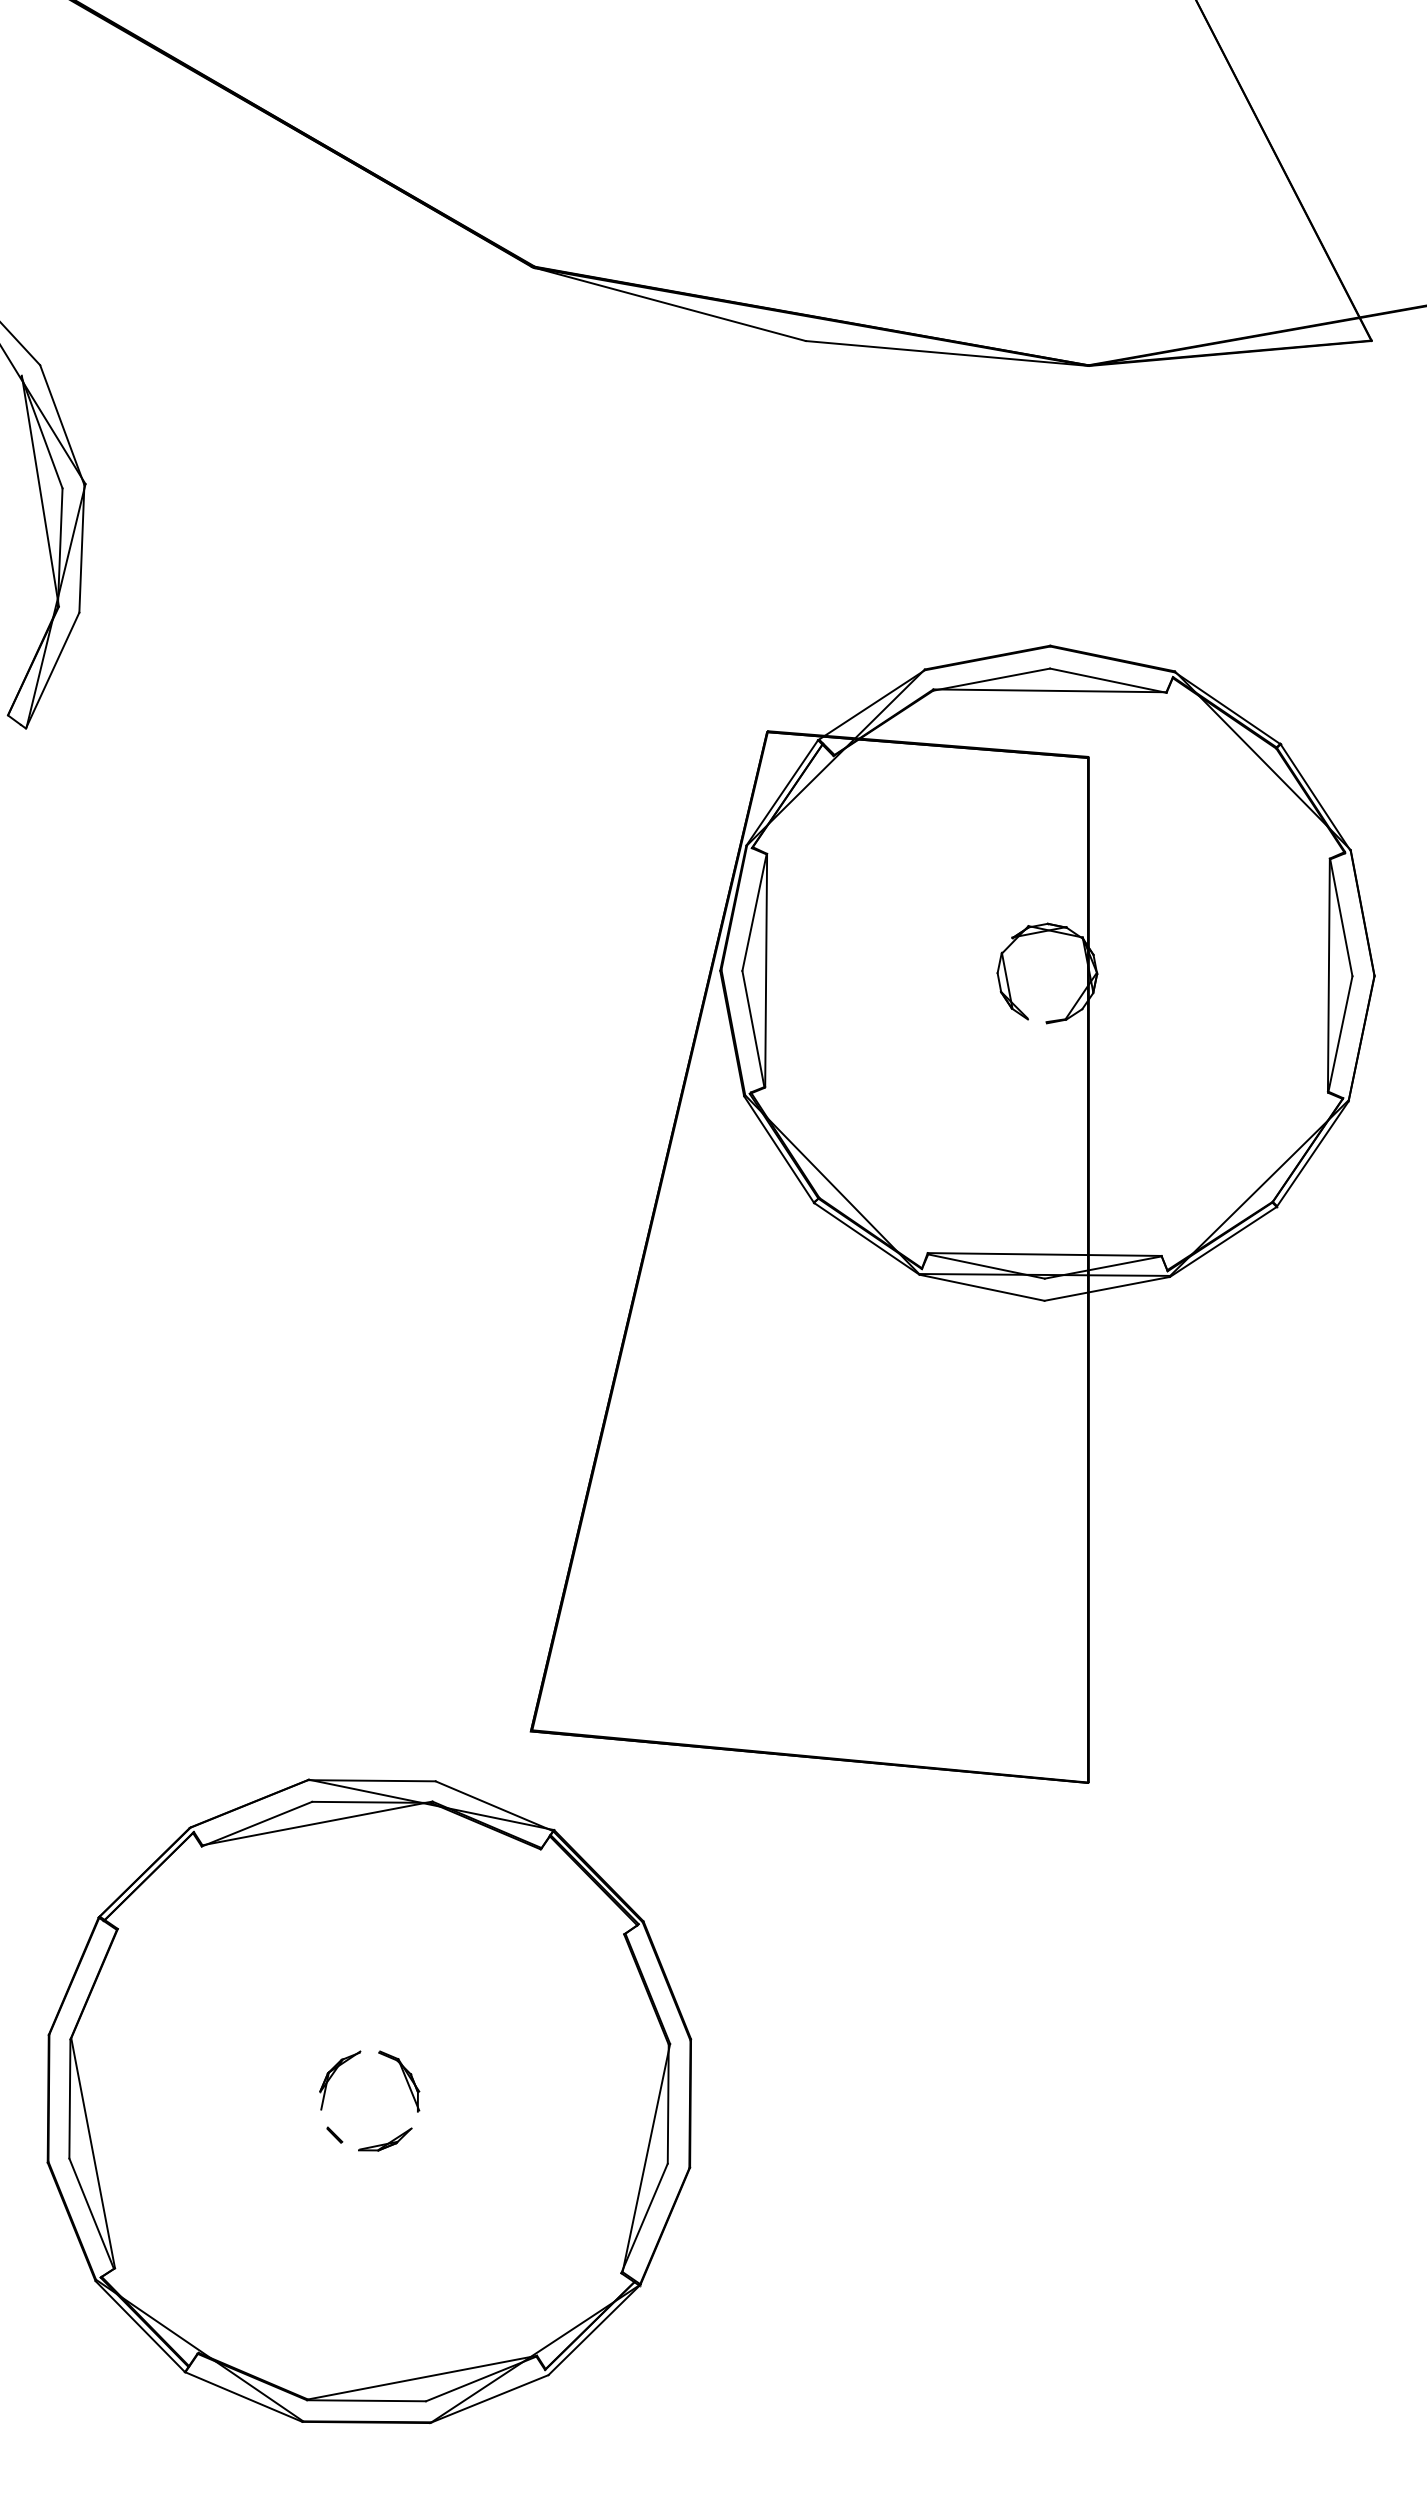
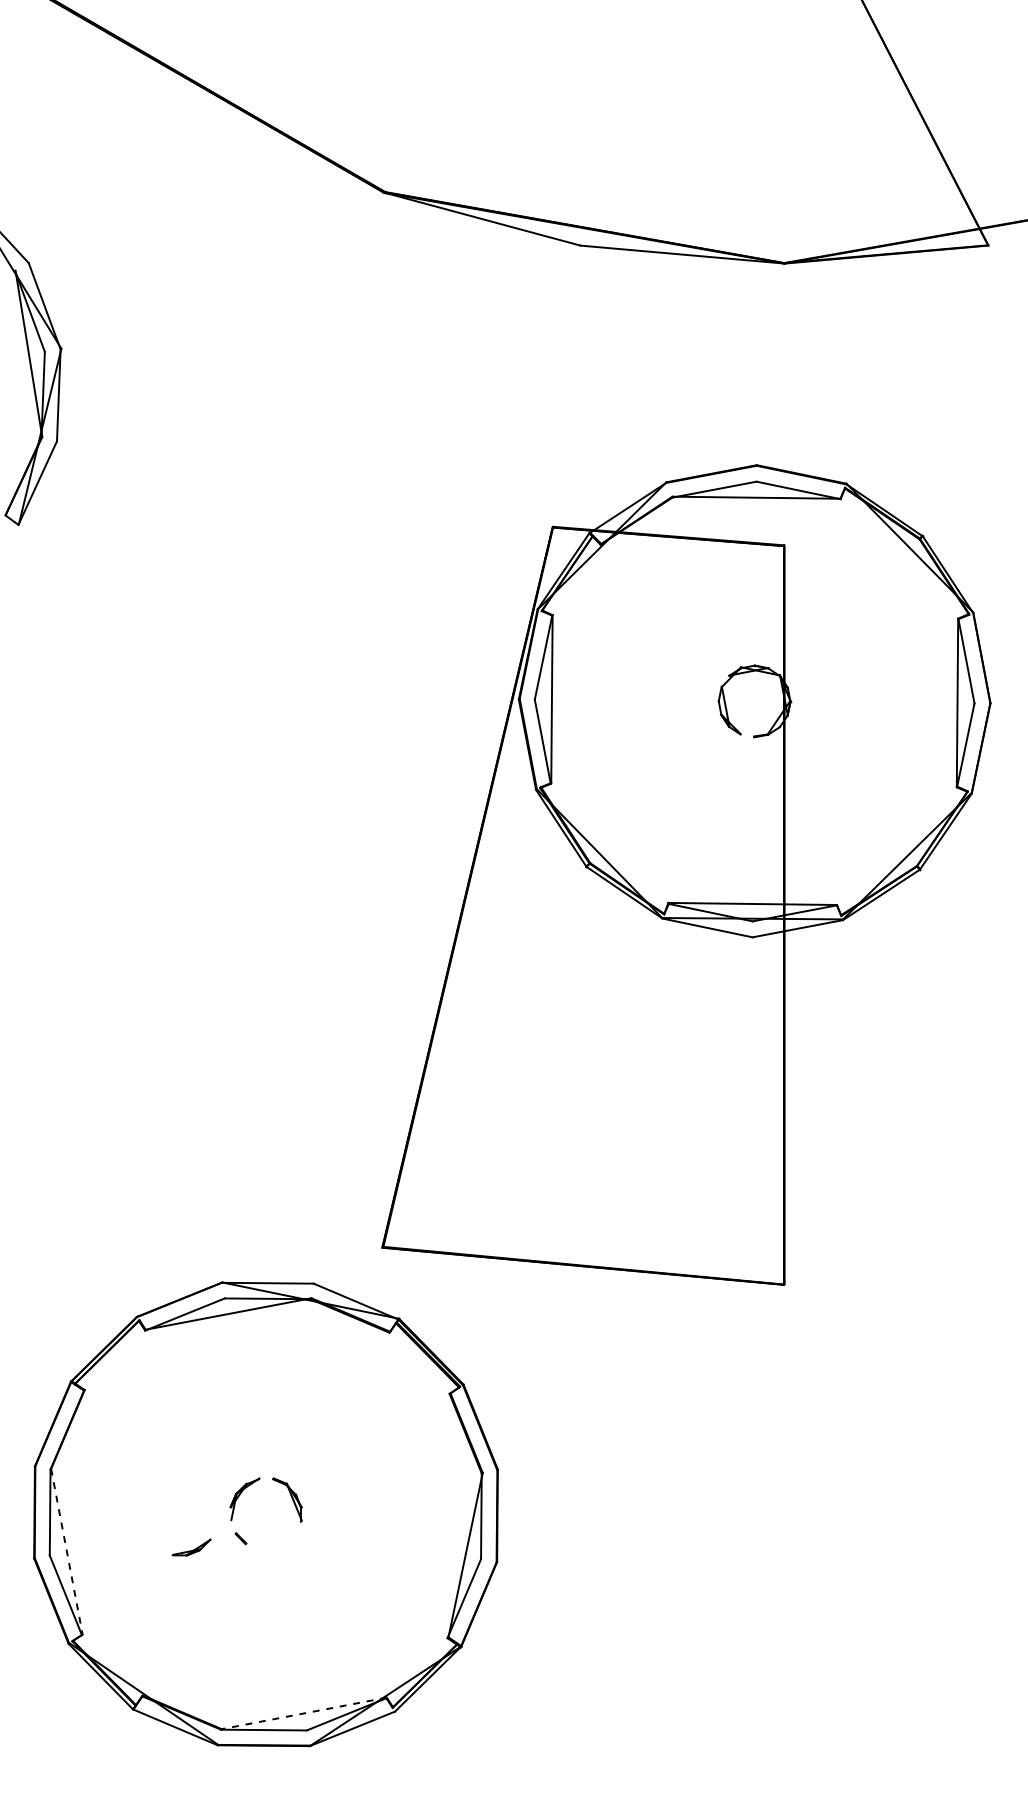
part: (385, 2139) -> (191, 1547), moved
line: (93, 2153) -> (67, 1551), solid -> dashed
line: (422, 2377) -> (304, 1713), solid -> dashed

